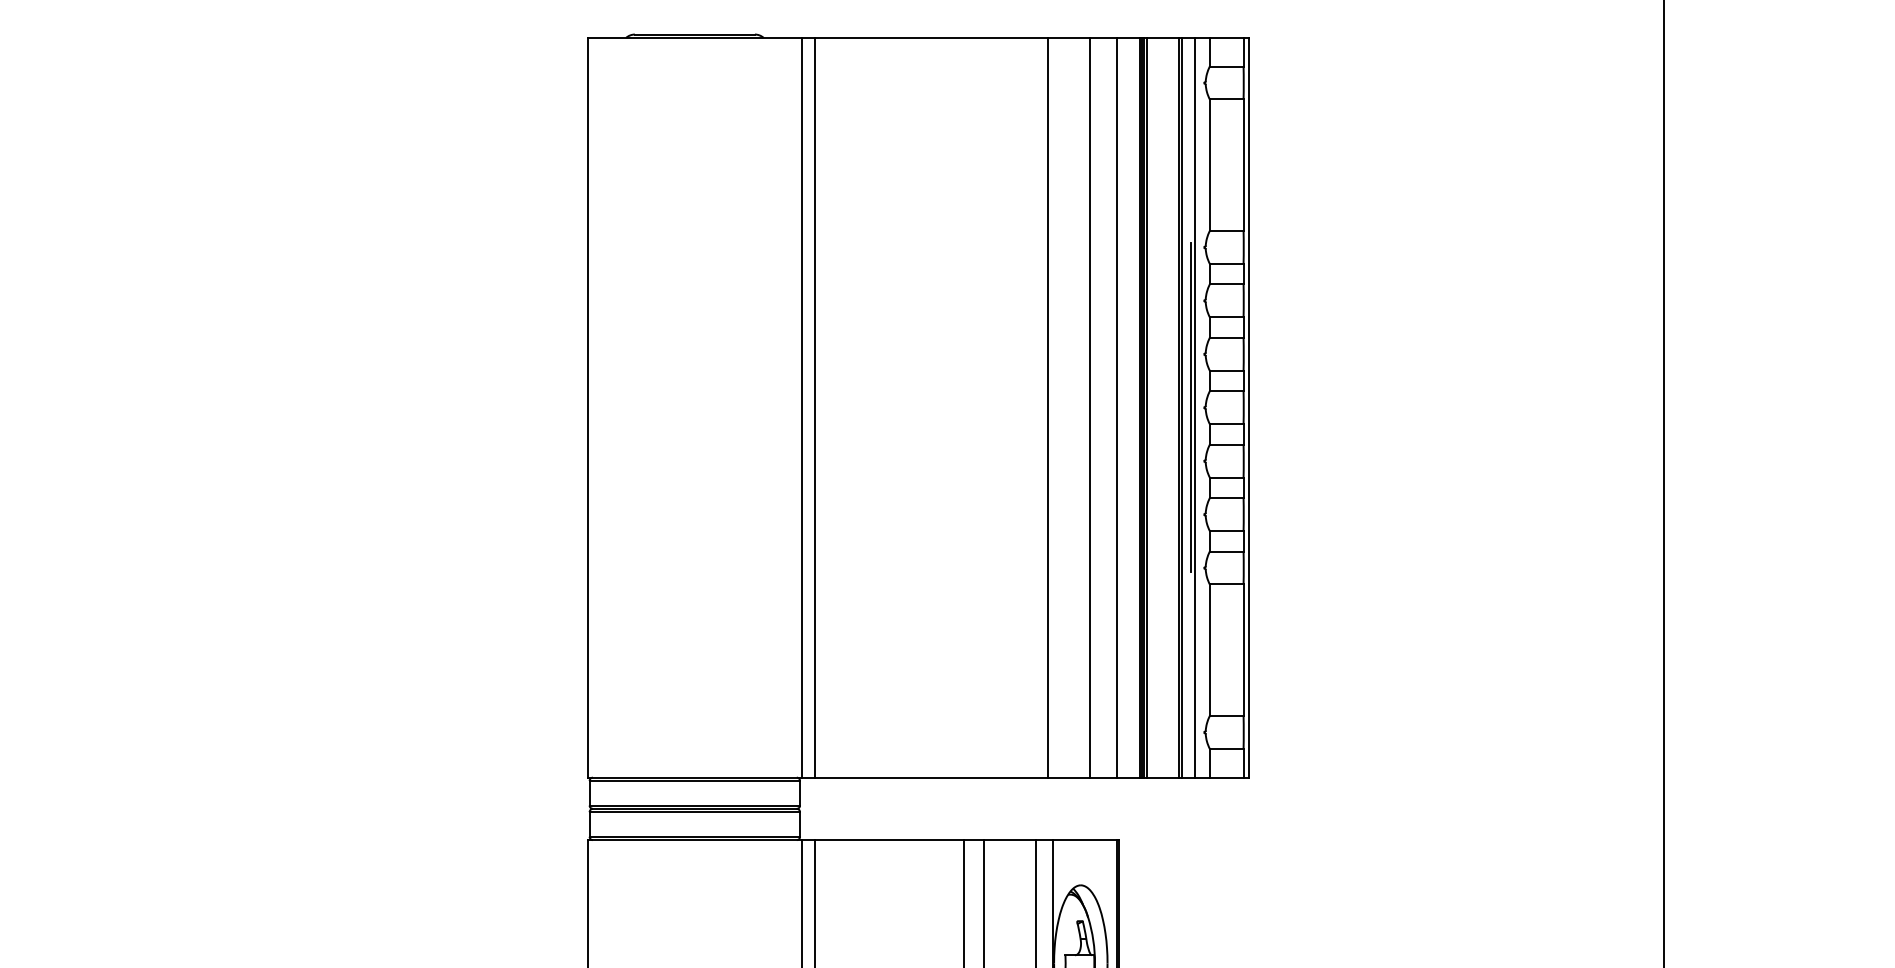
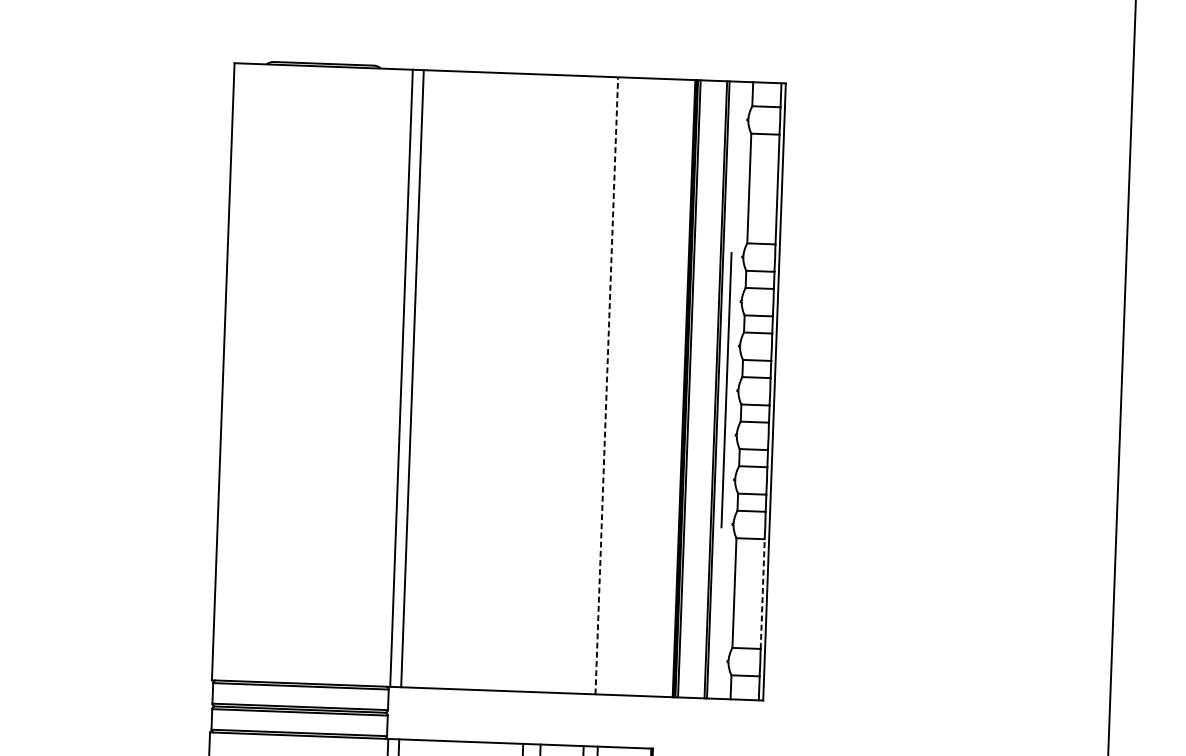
line: (1047, 407) -> (606, 385), solid -> dashed
line: (1089, 407) -> (641, 386), removed
line: (1116, 407) -> (664, 387), removed
line: (1194, 407) -> (729, 390), removed
line: (1243, 650) -> (762, 594), solid -> dashed

